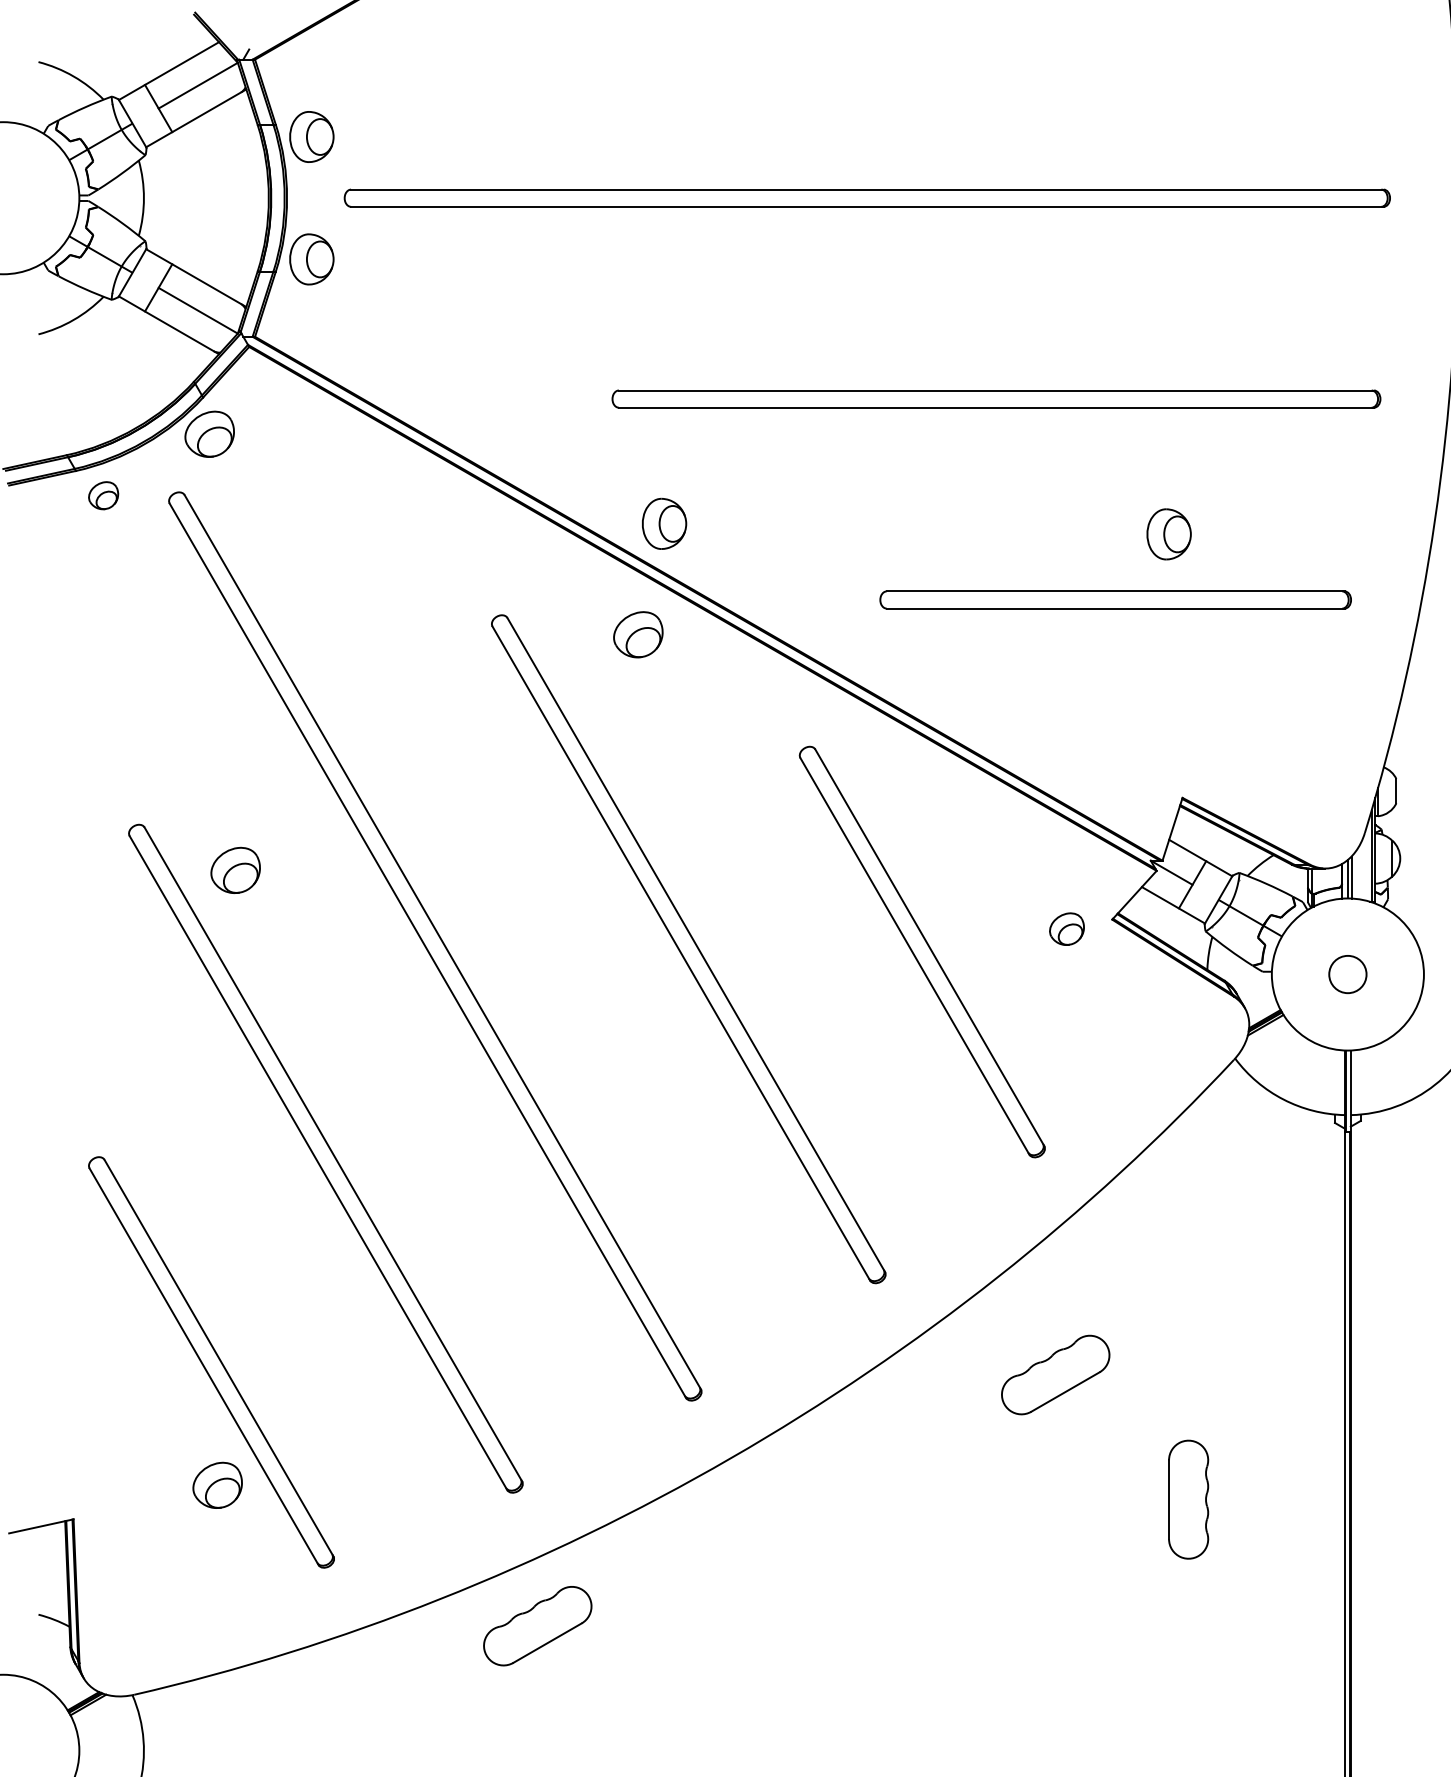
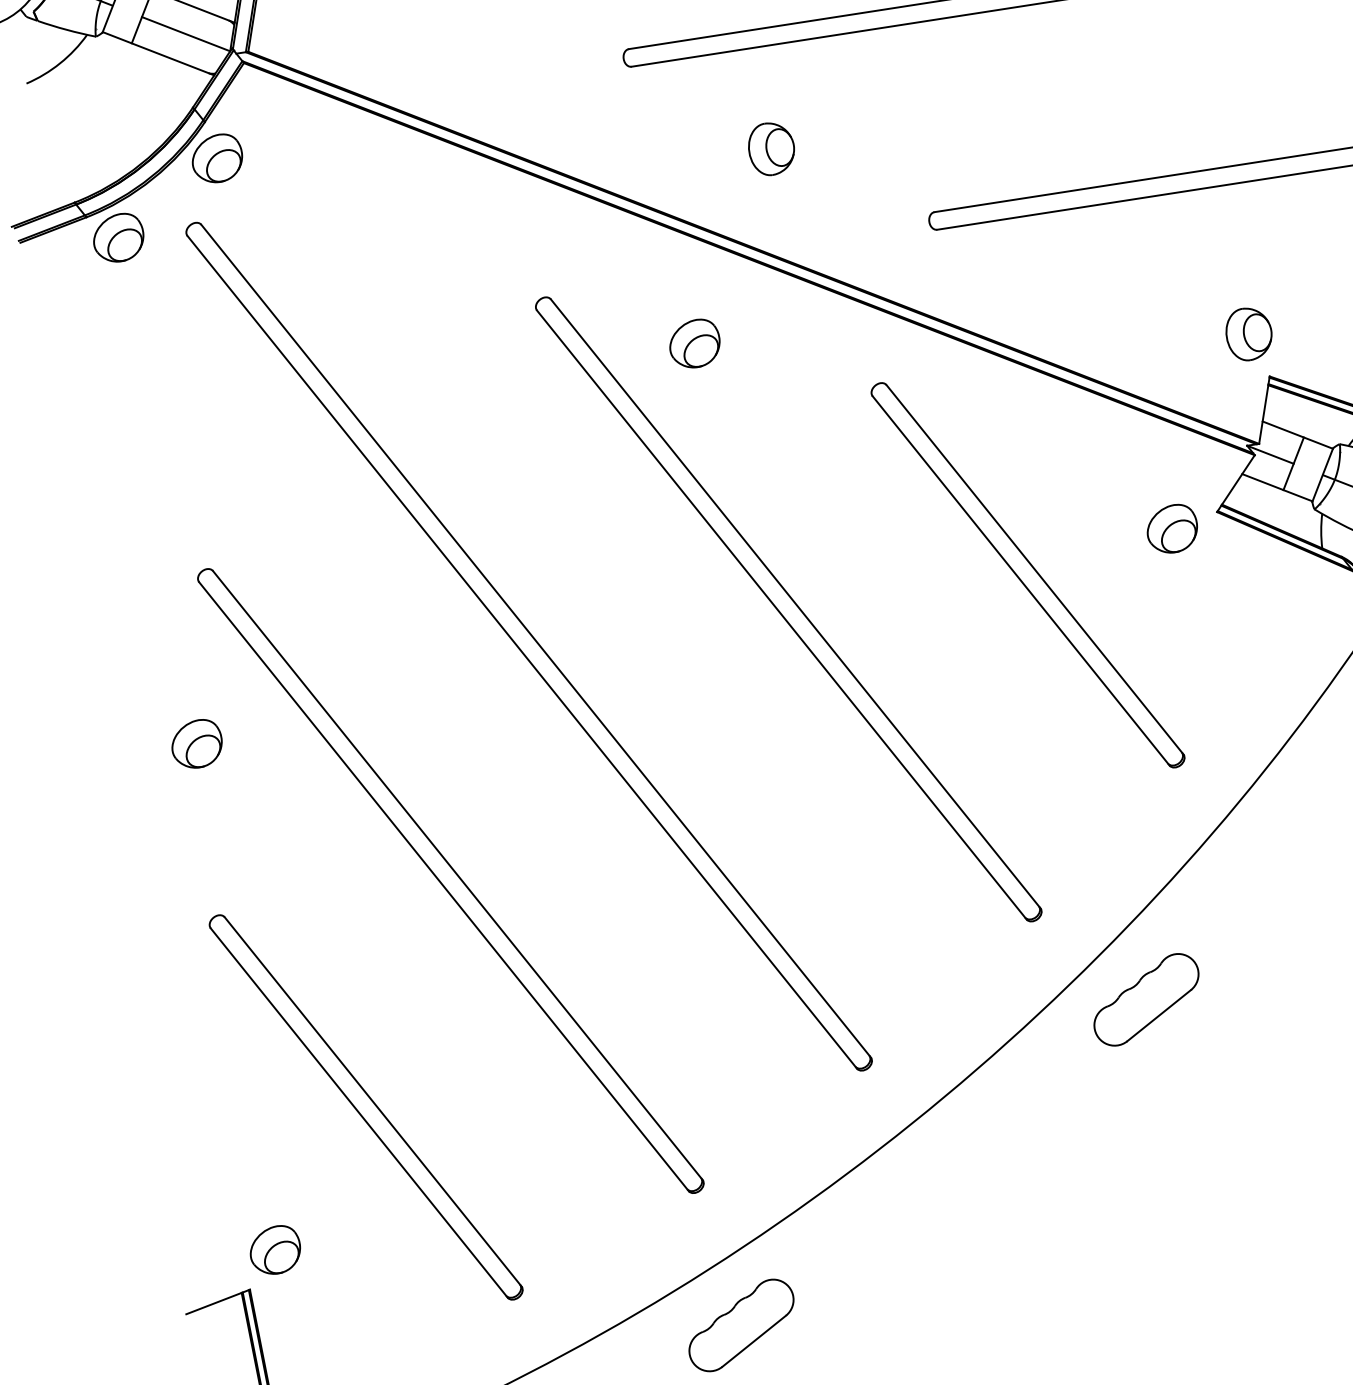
part: (103, 495) -> (118, 238), size x1.67
part: (664, 523) -> (771, 148), moved
part: (1168, 534) -> (1248, 334), moved
part: (638, 634) -> (694, 343), moved
part: (235, 869) -> (196, 743), moved
part: (1066, 928) -> (1171, 528), size x1.43
part: (1055, 1374) -> (1146, 999), moved
part: (217, 1484) -> (275, 1249), moved

